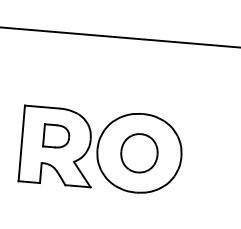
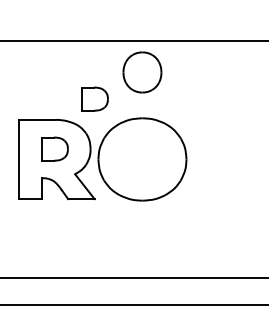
part: (98, 91) -> (94, 98), added
part: (139, 153) -> (142, 72), moved

